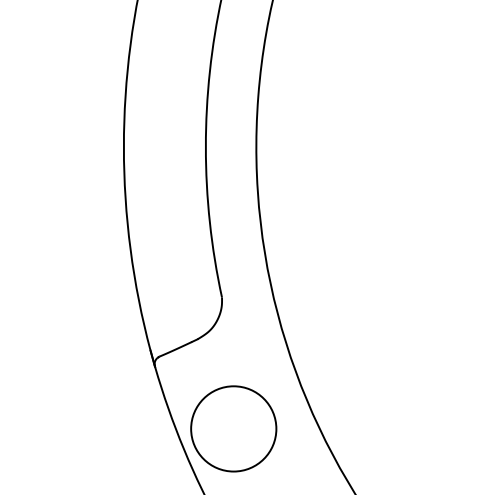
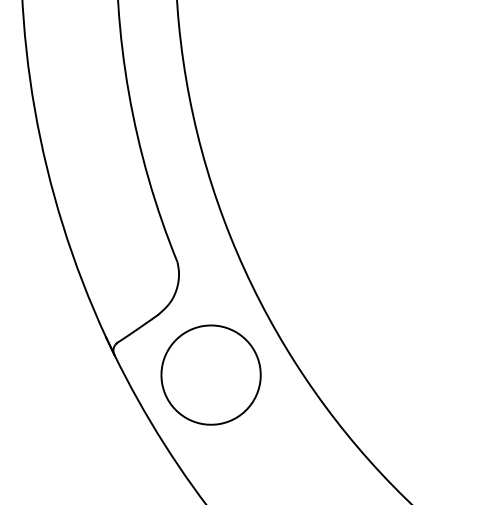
circle: (233, 428) -> (210, 374), moved

